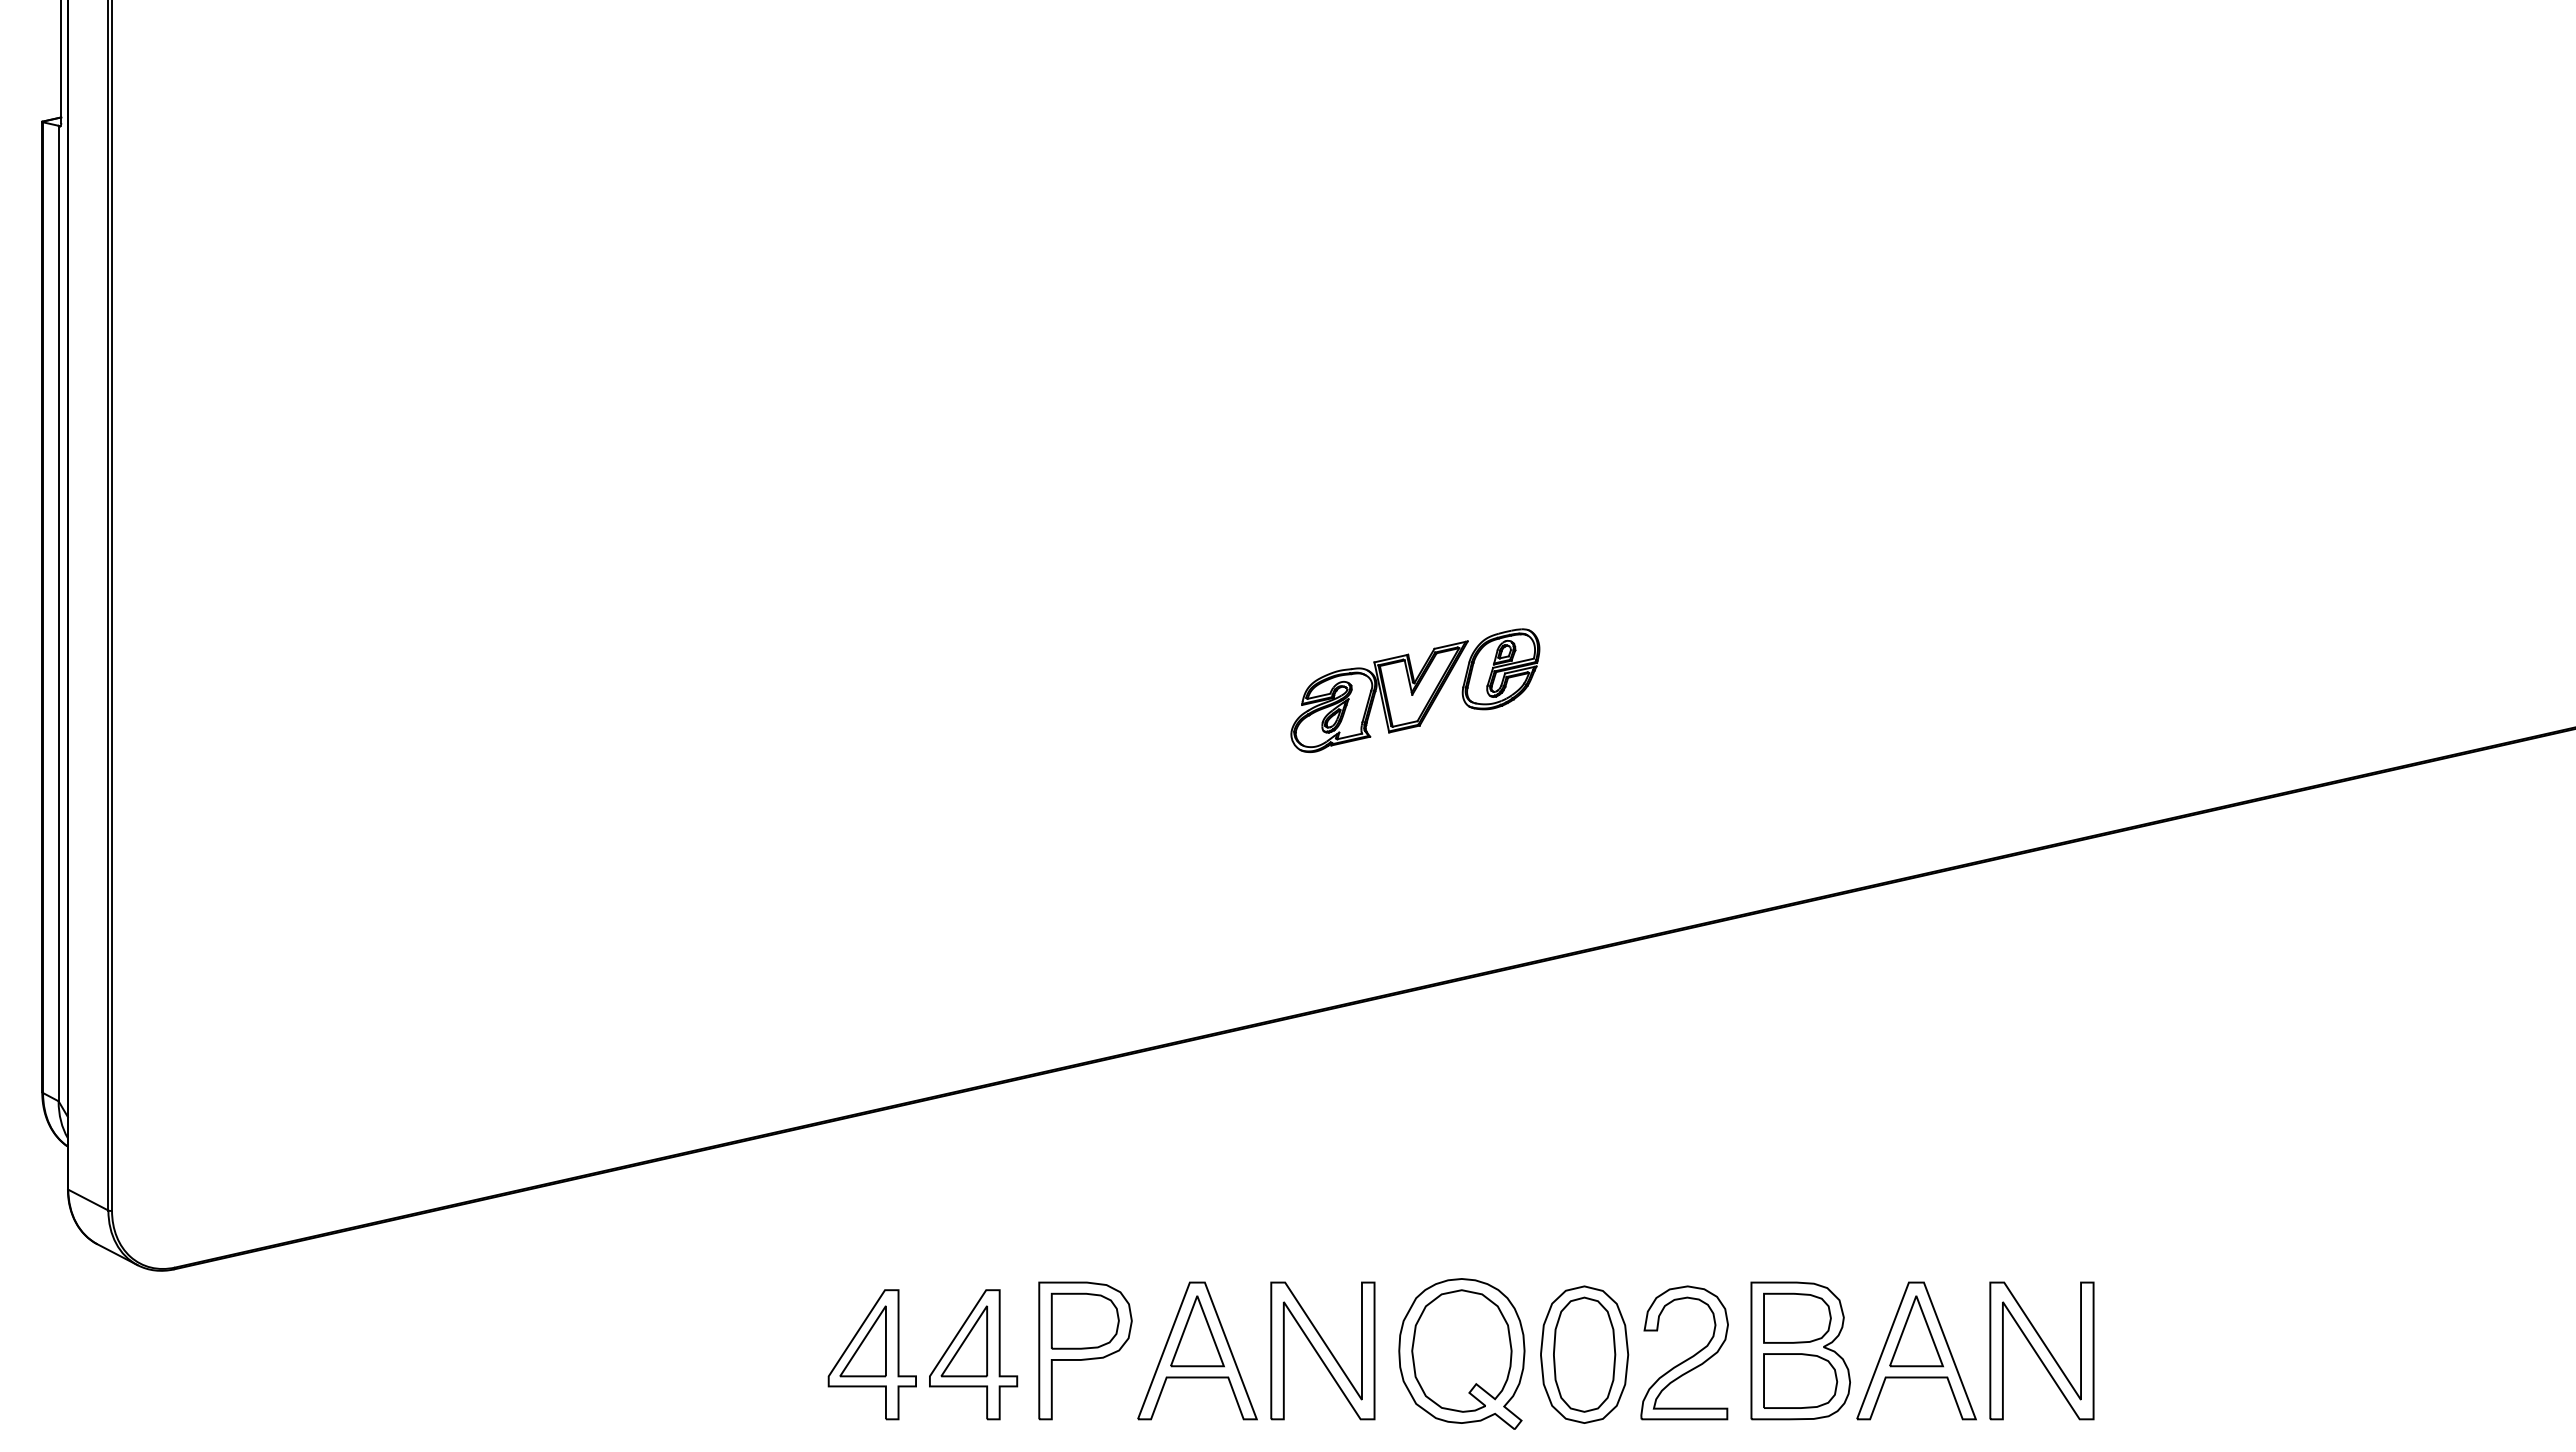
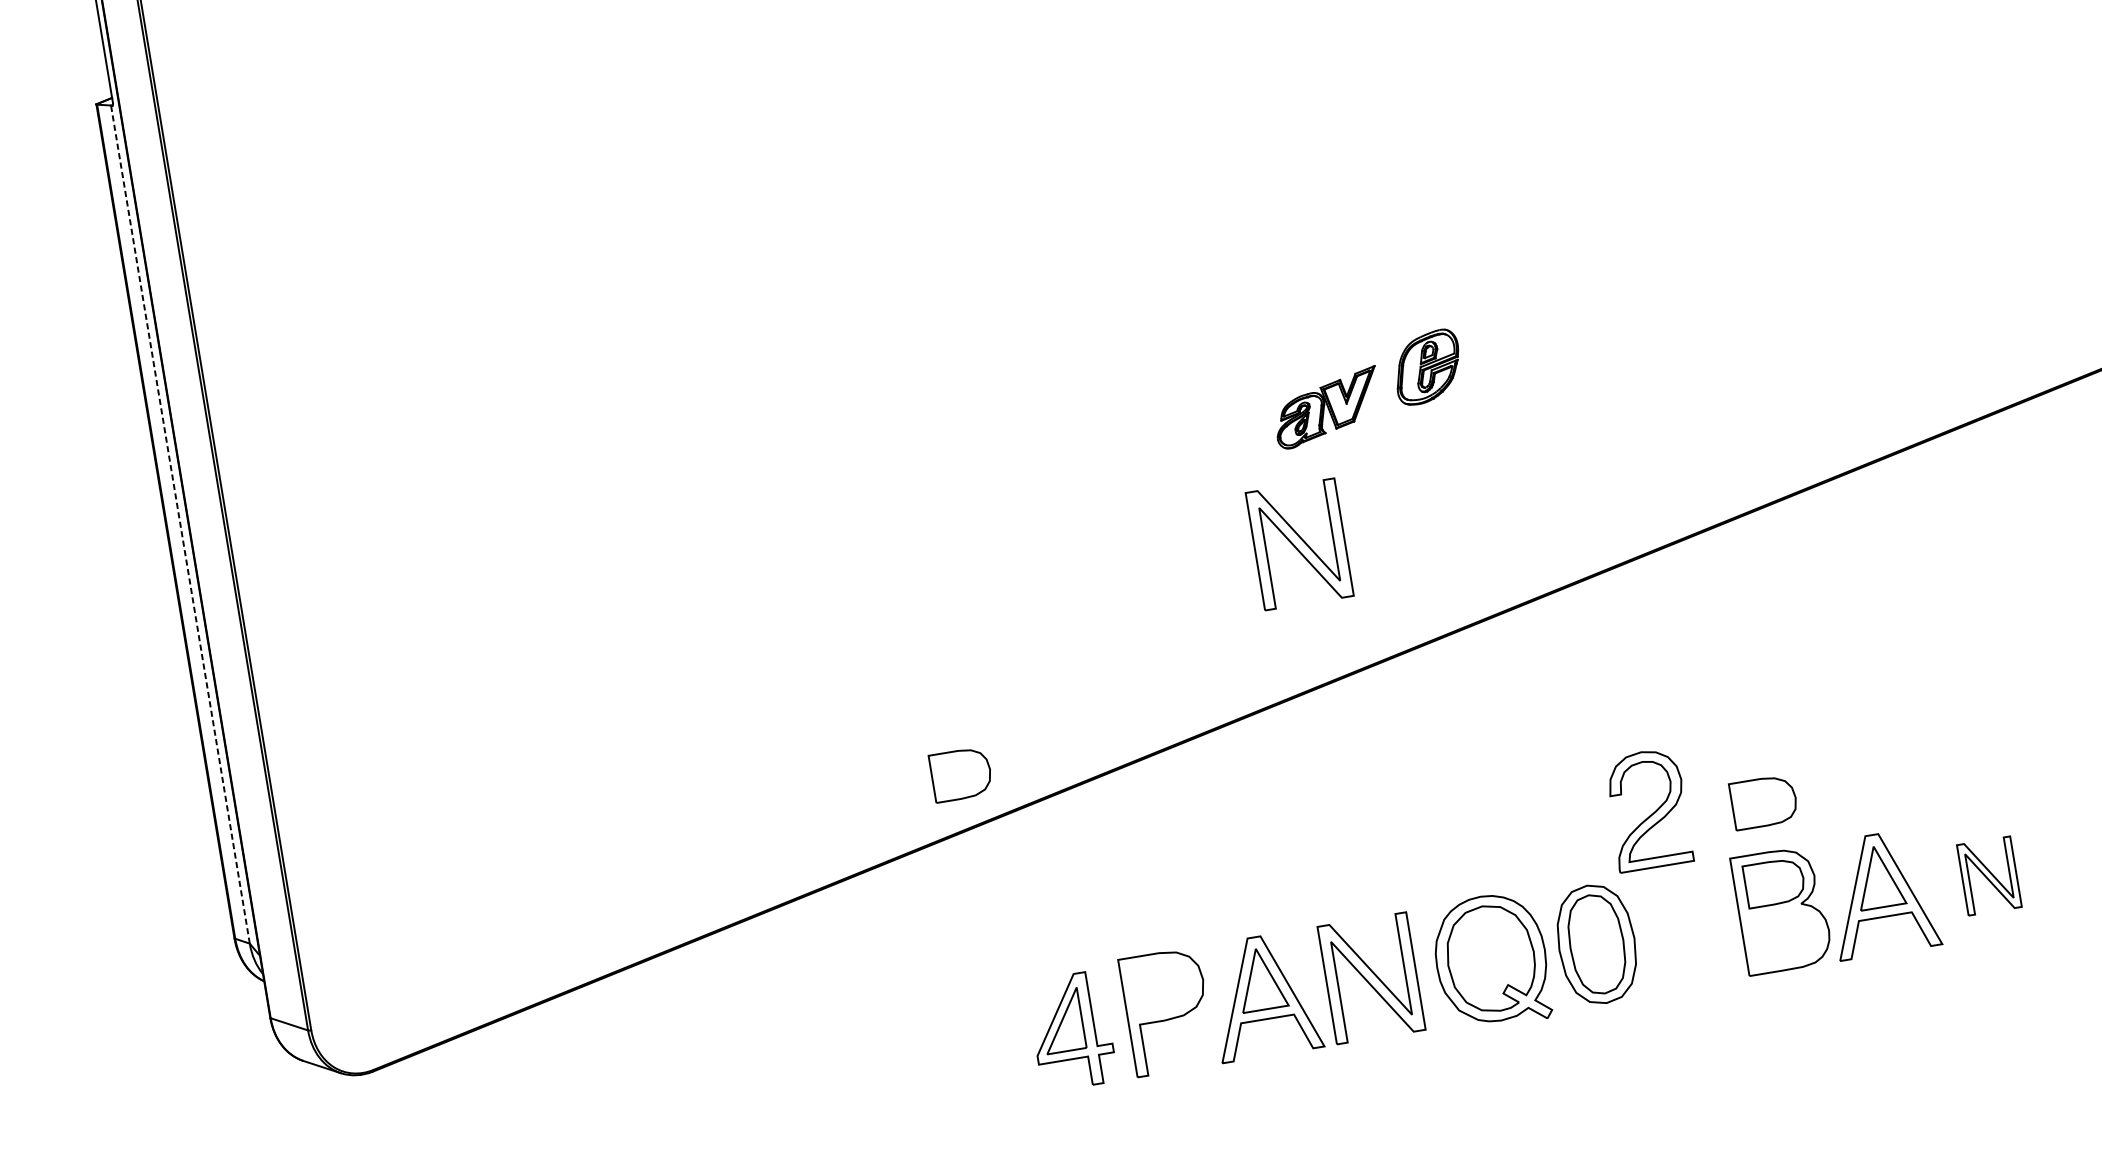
line: (58, 613) -> (180, 524), solid -> dashed
part: (1379, 696) -> (1327, 407), size x0.7
part: (1322, 845) -> (1299, 544), added
part: (1084, 1320) -> (960, 774), moved
part: (2041, 1350) -> (1988, 875), size x0.6
part: (871, 1354) -> (984, 1045), removed
part: (1687, 1358) -> (1651, 814), moved
part: (1800, 1380) -> (1763, 801), moved

